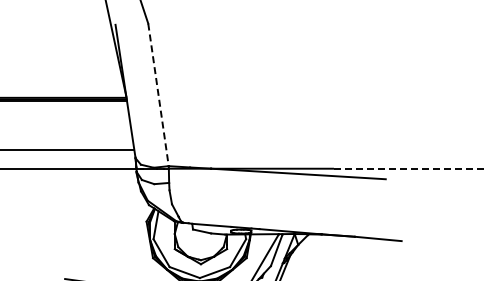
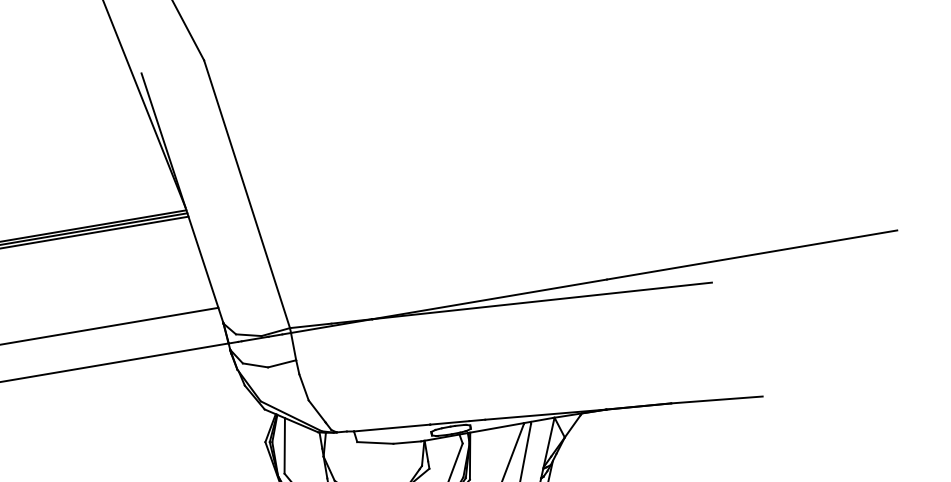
line: (158, 95) -> (247, 195), dashed -> solid
line: (407, 168) -> (750, 254), dashed -> solid

